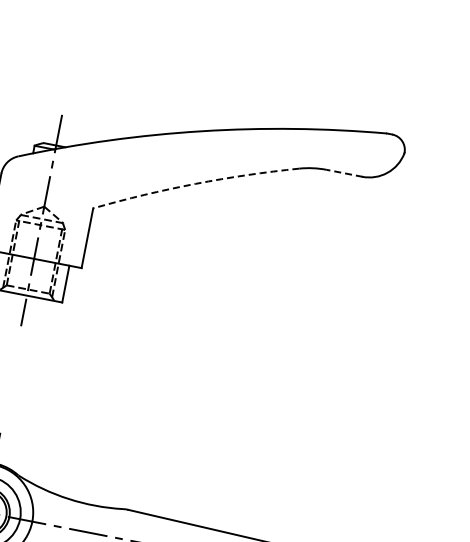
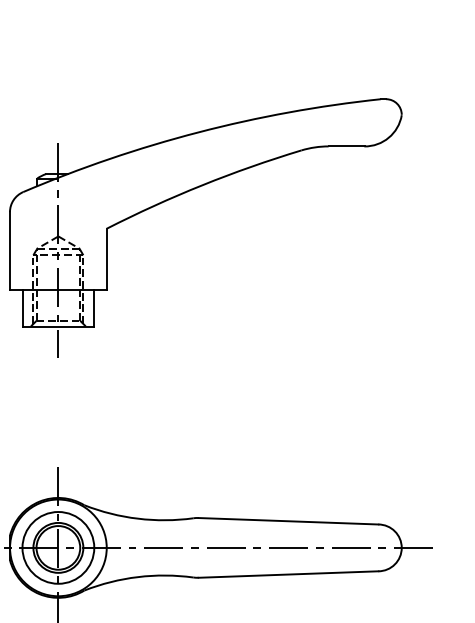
line: (344, 173) -> (346, 146), dashed -> solid
arc: (195, 184) -> (202, 185), dashed -> solid

